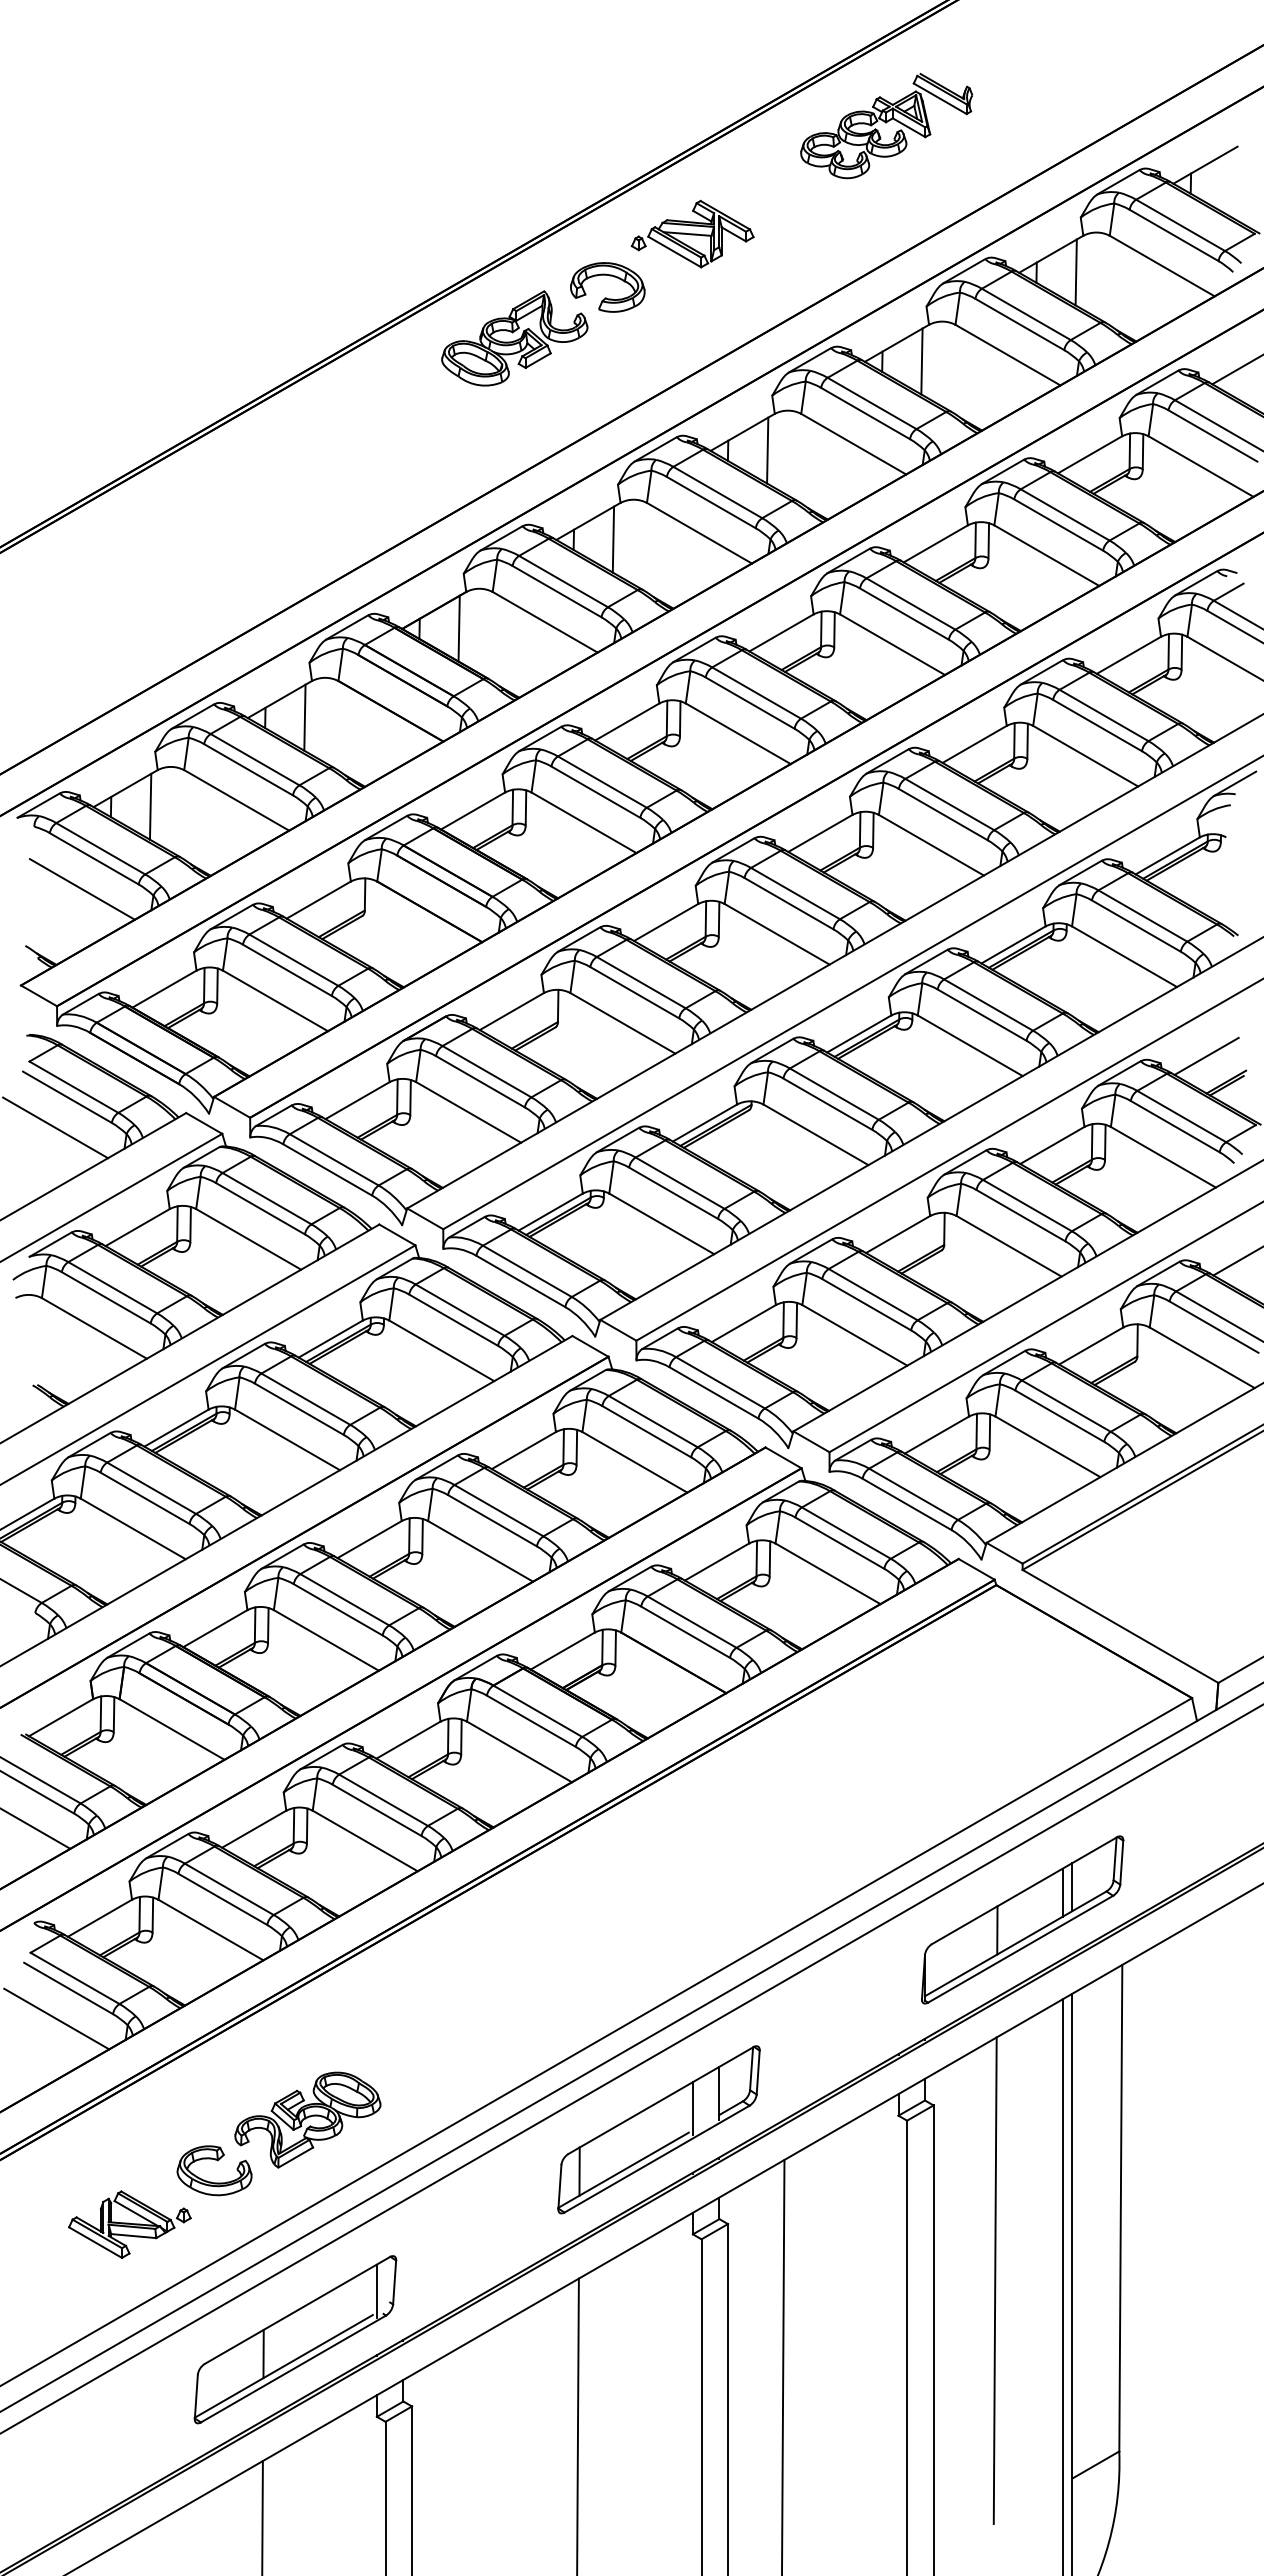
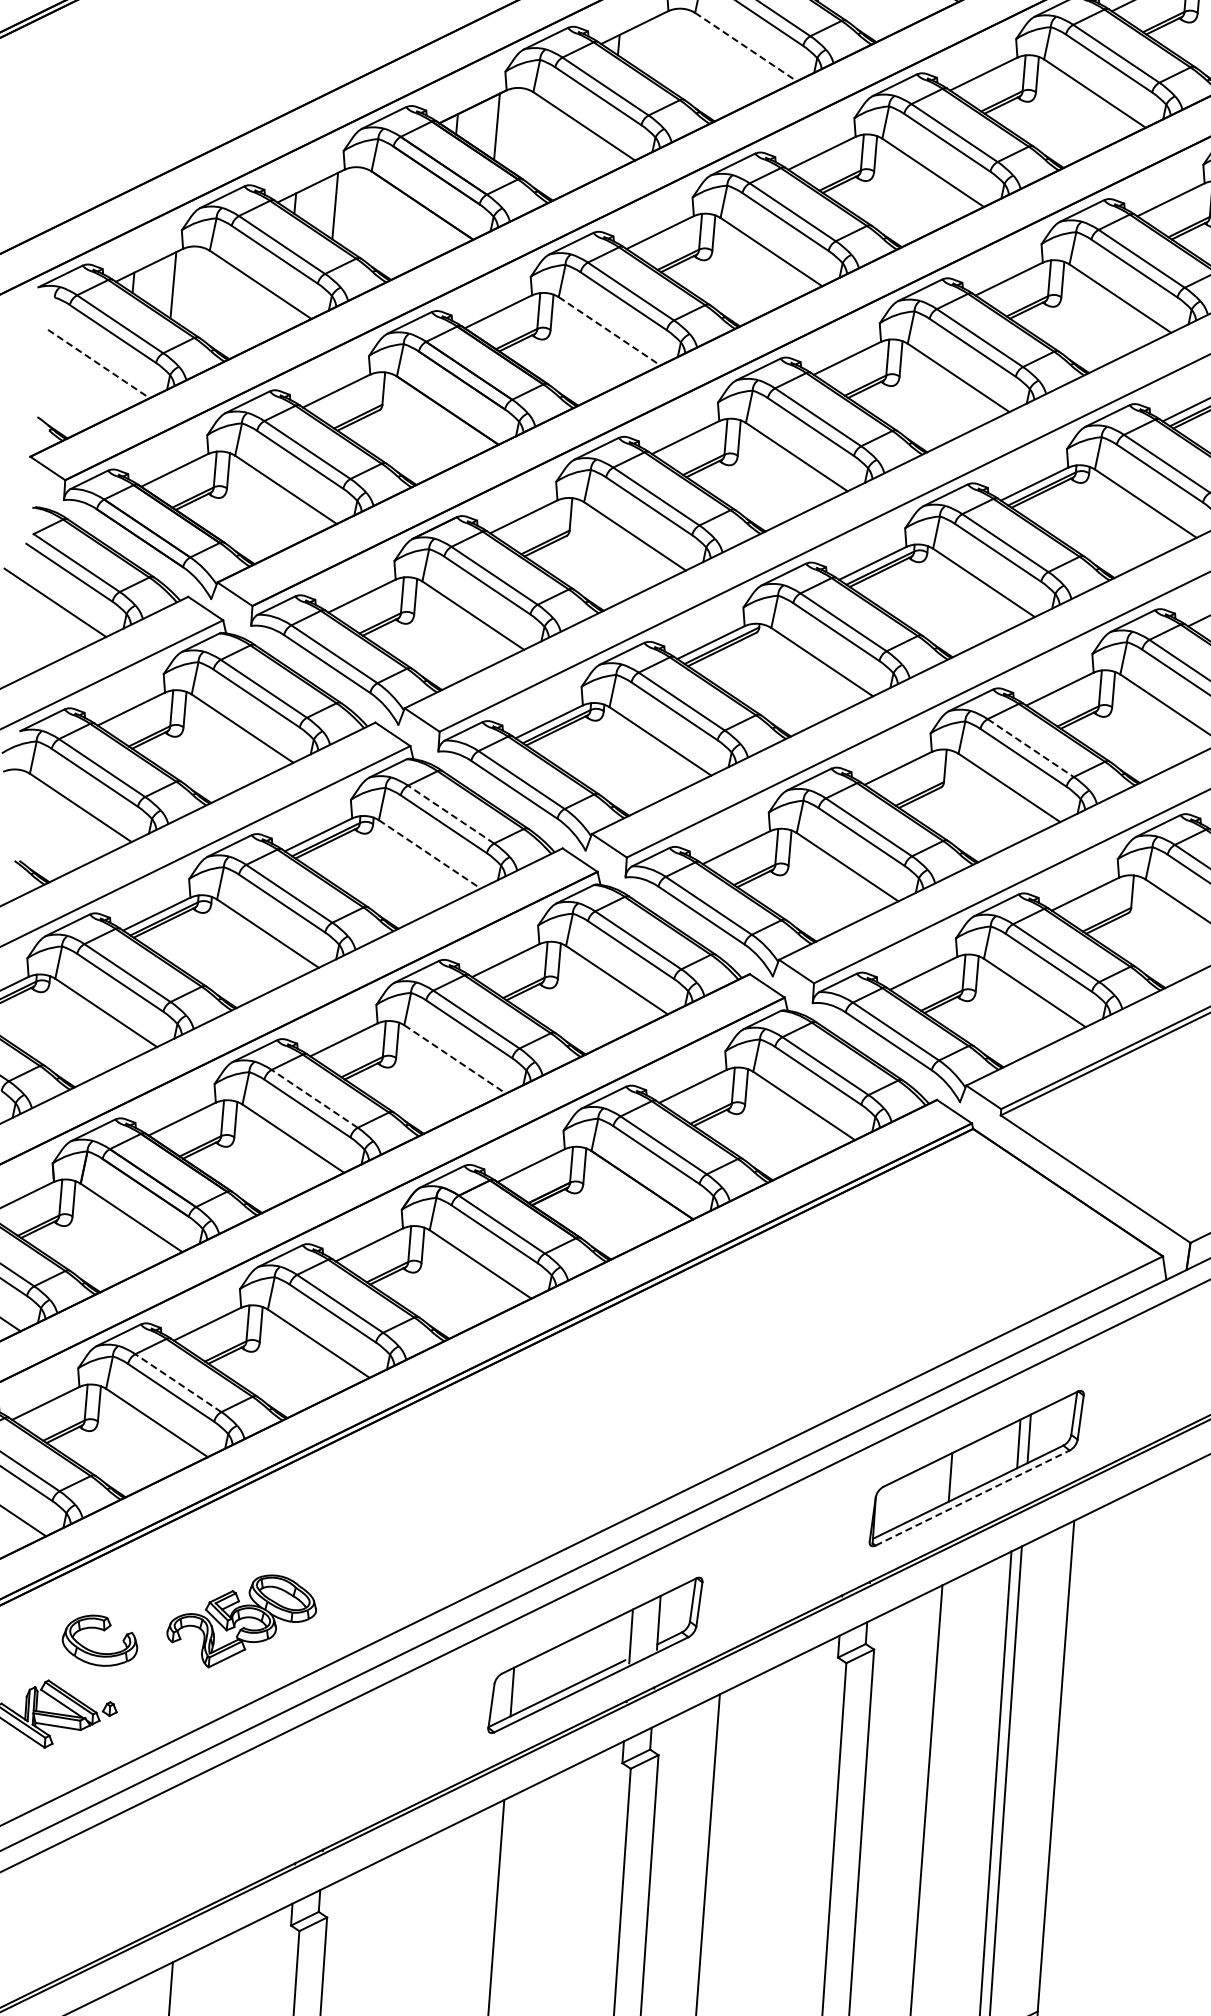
line: (699, 533) -> (746, 47), solid -> dashed
line: (613, 539) -> (658, 47), removed
line: (584, 822) -> (610, 331), solid -> dashed
line: (82, 889) -> (98, 364), solid -> dashed
line: (1027, 1205) -> (1030, 748), solid -> dashed
line: (459, 1309) -> (450, 813), solid -> dashed
line: (441, 1350) -> (429, 854), solid -> dashed
line: (480, 1551) -> (455, 1059), solid -> dashed
line: (344, 1599) -> (314, 1098), solid -> dashed
line: (228, 1889) -> (177, 1383), solid -> dashed
line: (1020, 1949) -> (972, 1498), solid -> dashed
part: (217, 2161) -> (103, 1631), moved
part: (295, 2339) -> (214, 1841), removed

